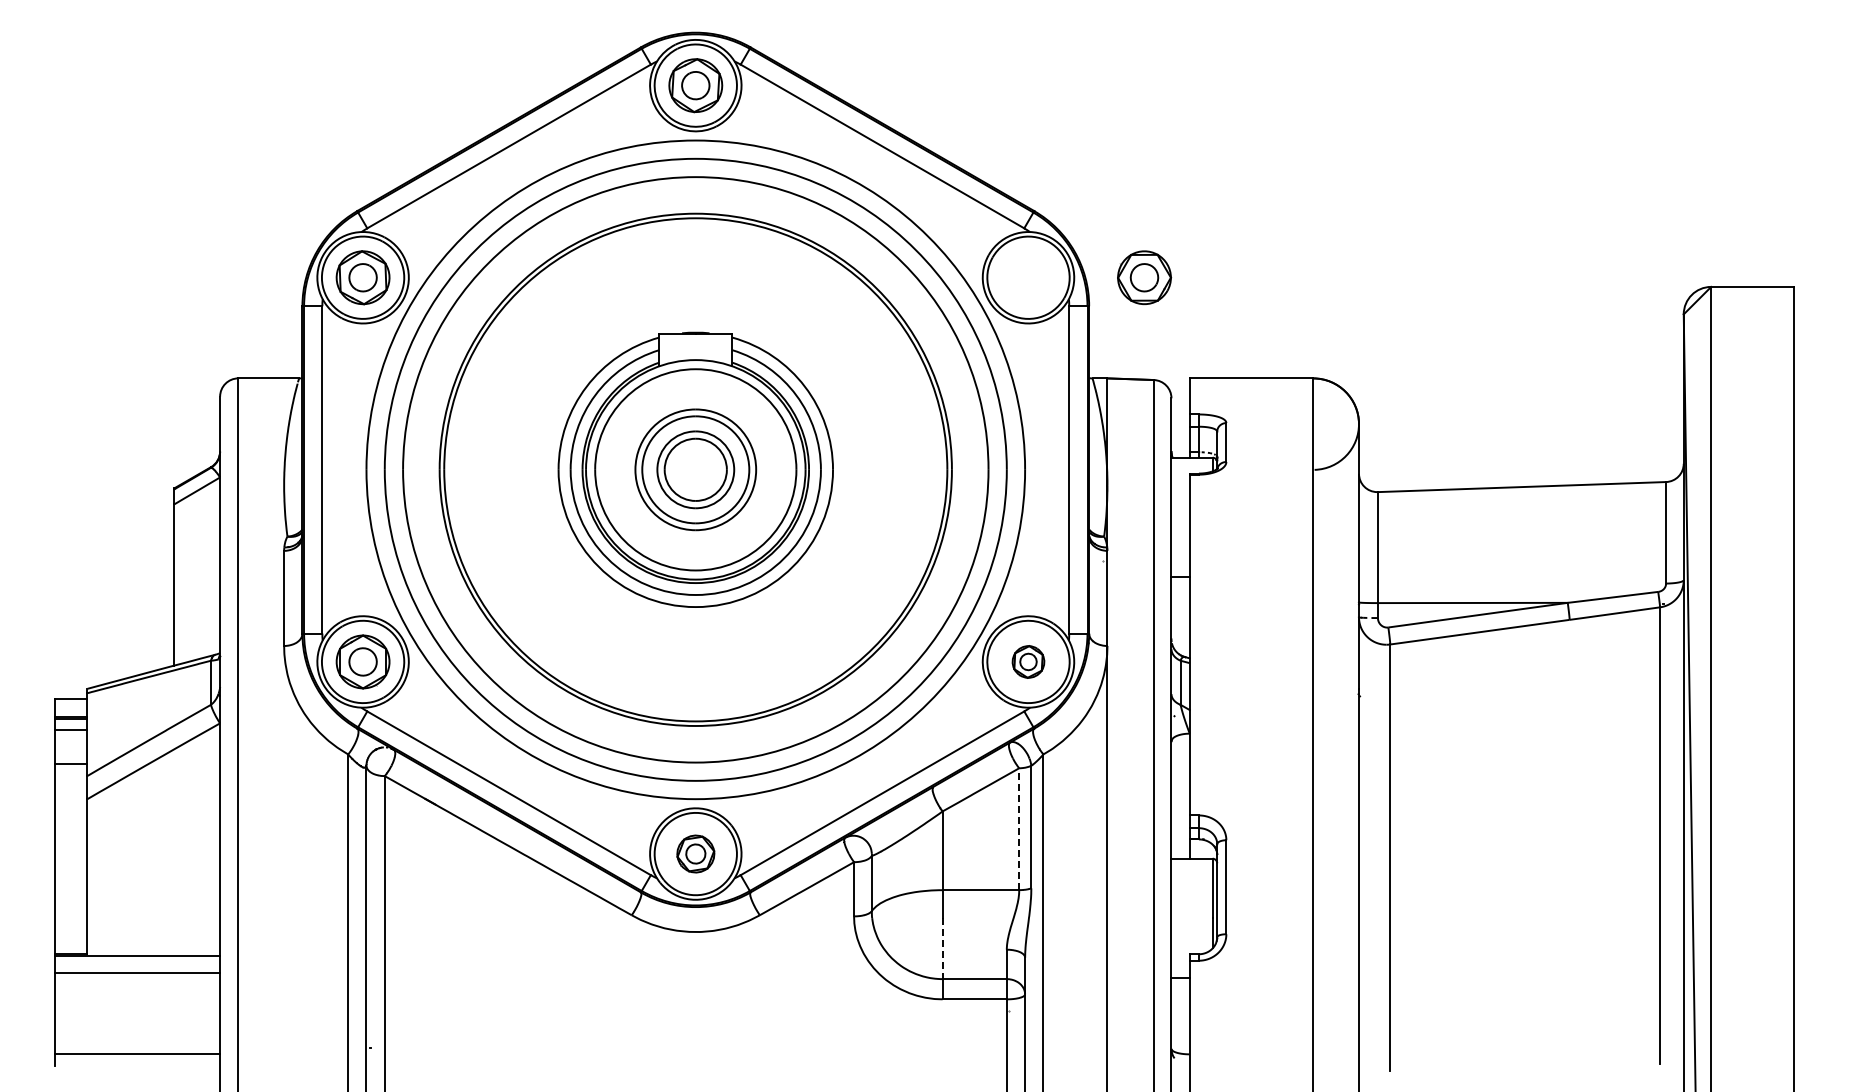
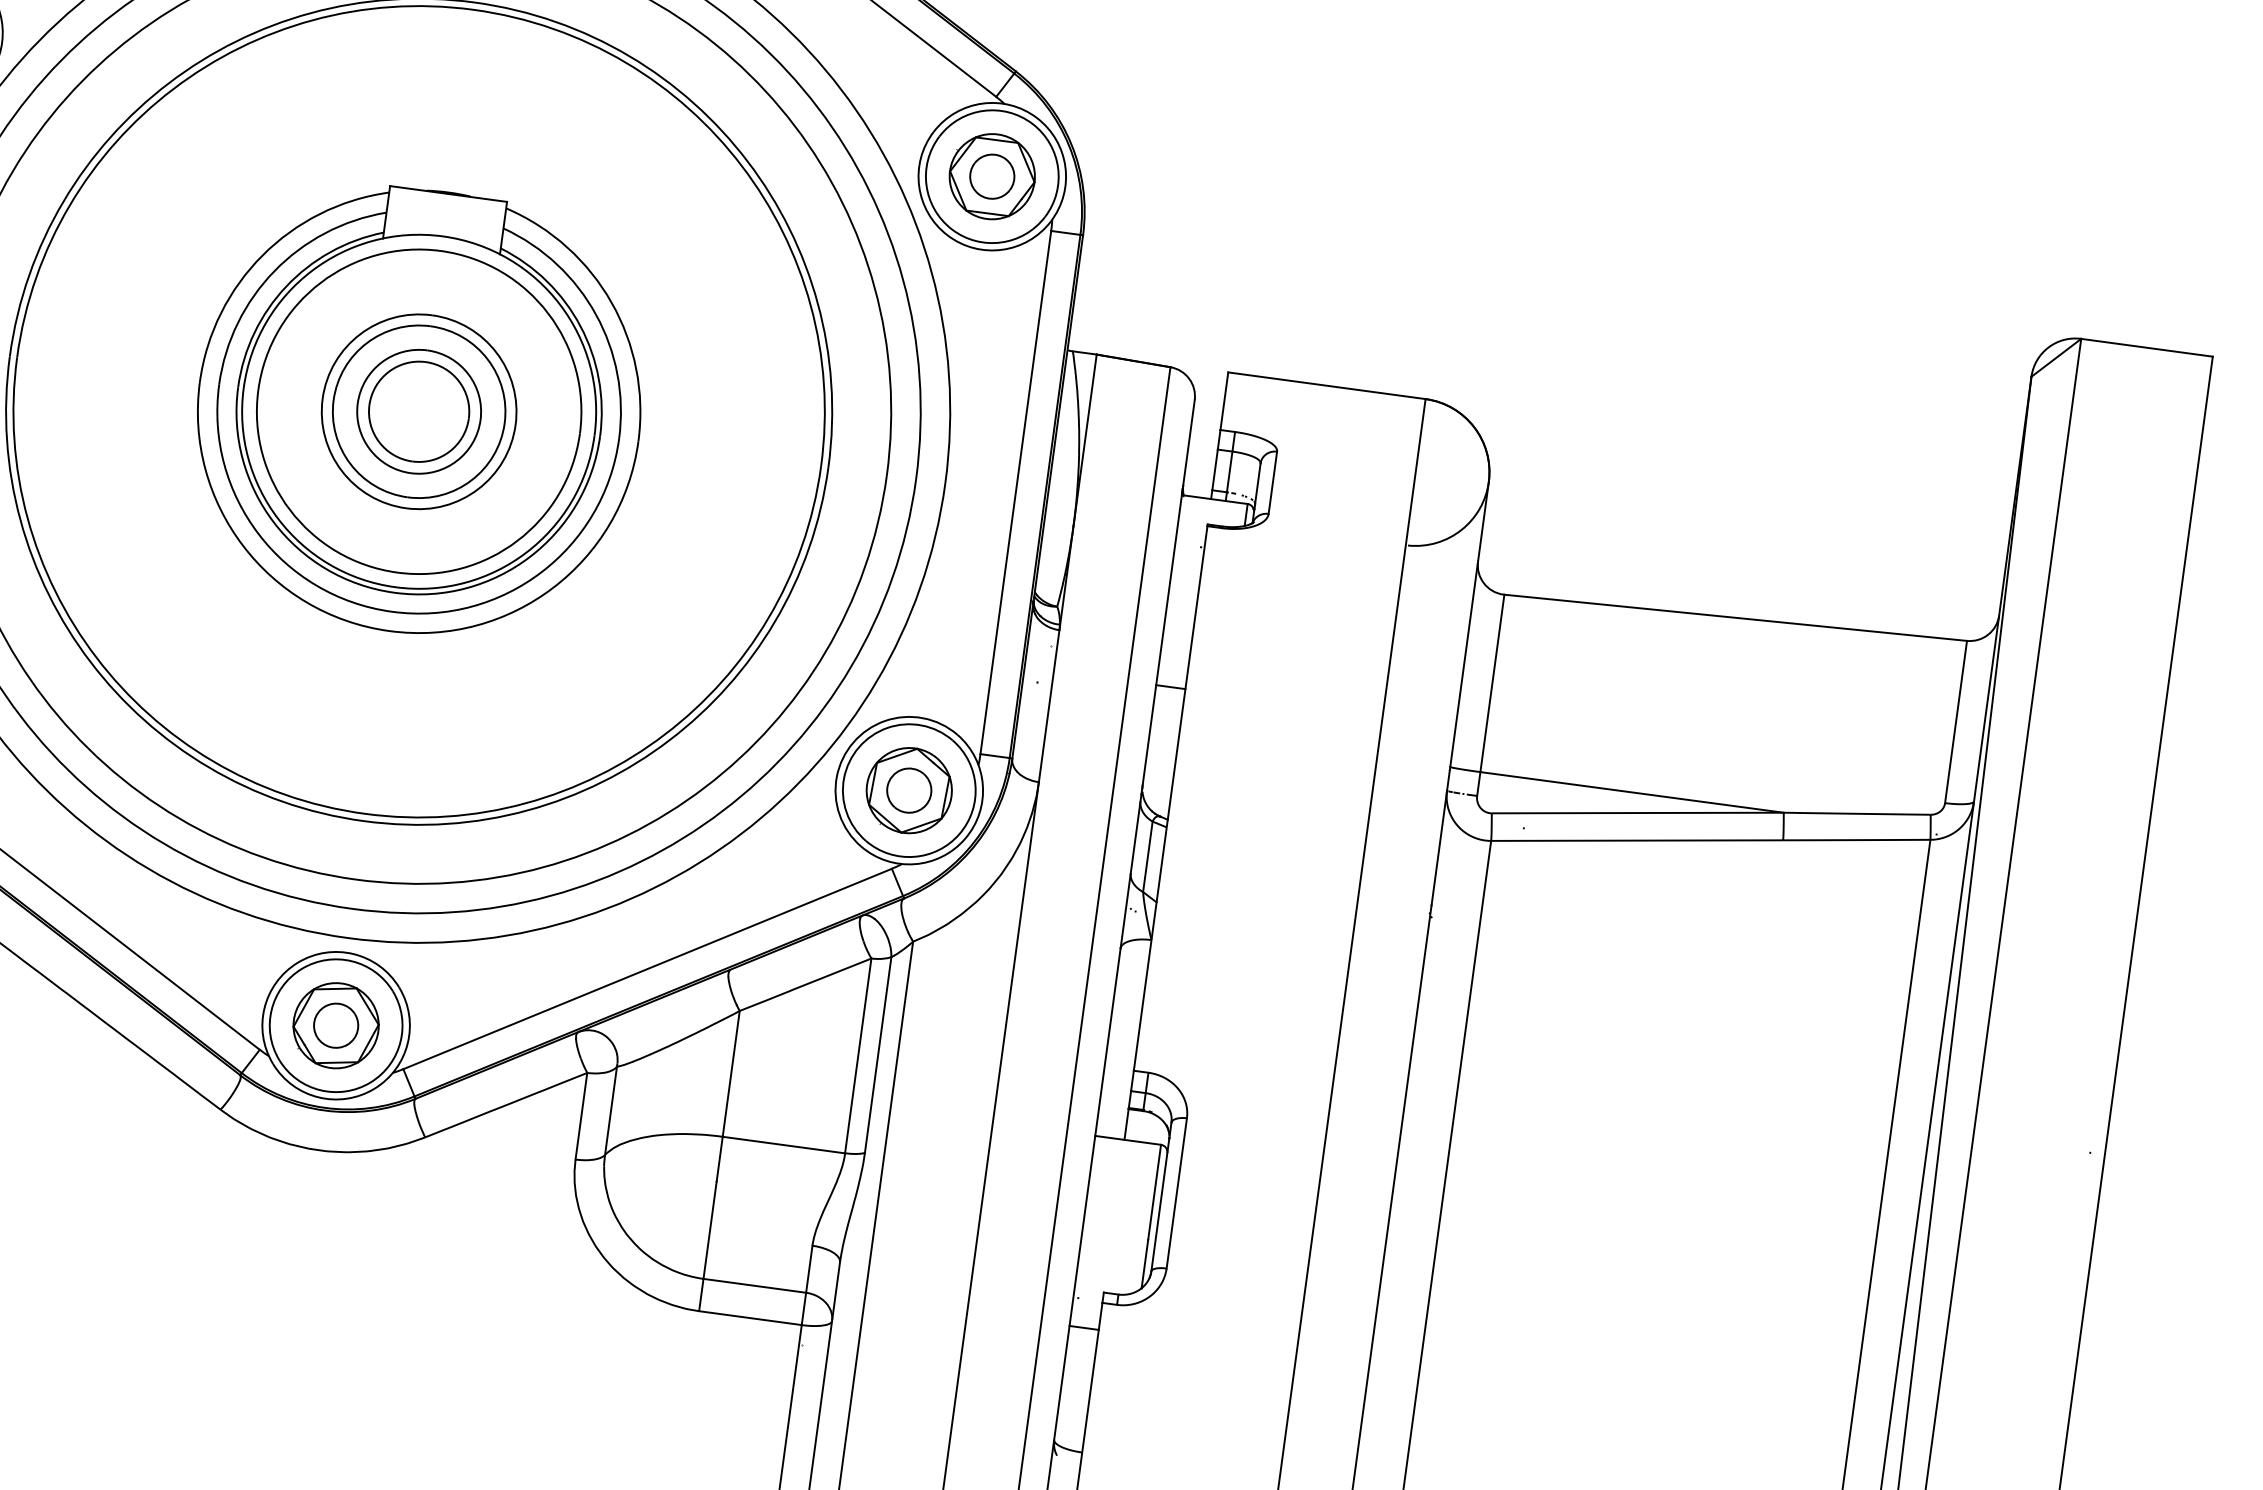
part: (1144, 277) -> (992, 176), moved
part: (1028, 661) -> (909, 789), size x1.67
line: (1019, 829) -> (858, 1056), dashed -> solid
part: (695, 853) -> (335, 1024), size x1.43
line: (942, 949) -> (709, 1231), dashed -> solid

